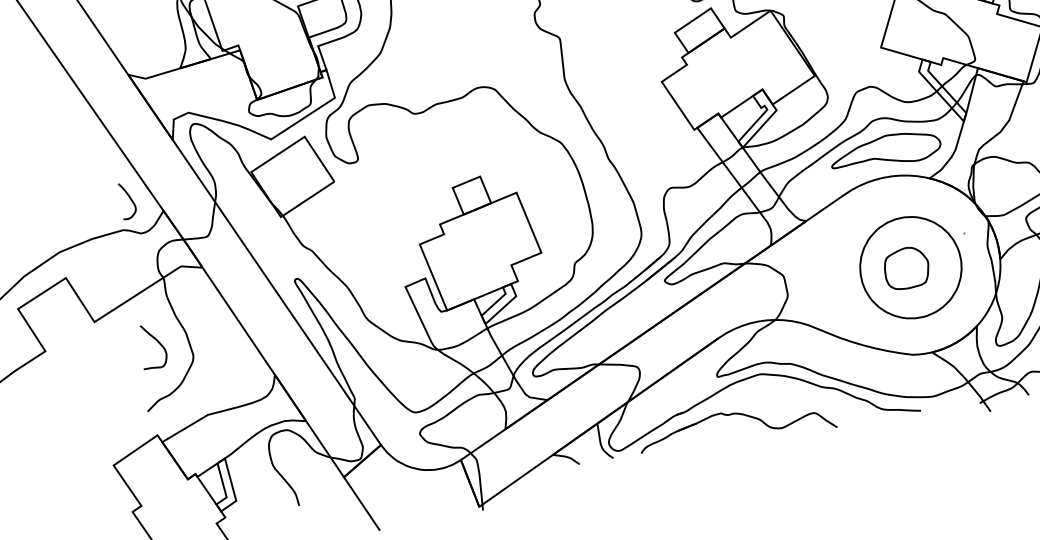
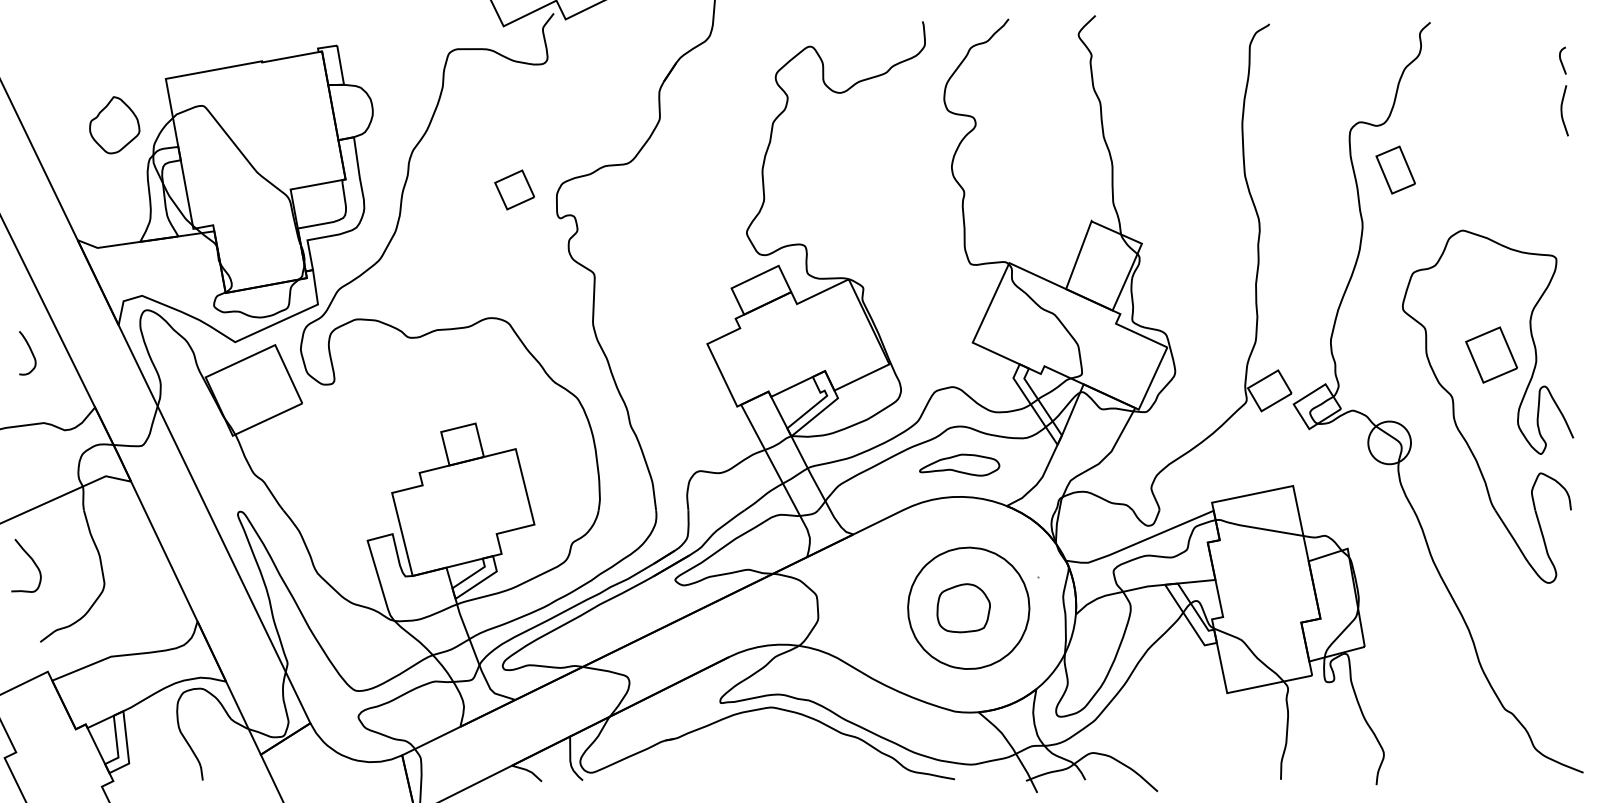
part: (885, 149) -> (959, 464), size x0.6
curve: (129, 199) -> (30, 351), moved
curve: (156, 341) -> (31, 560), moved
part: (739, 414) -> (739, 751), removed

